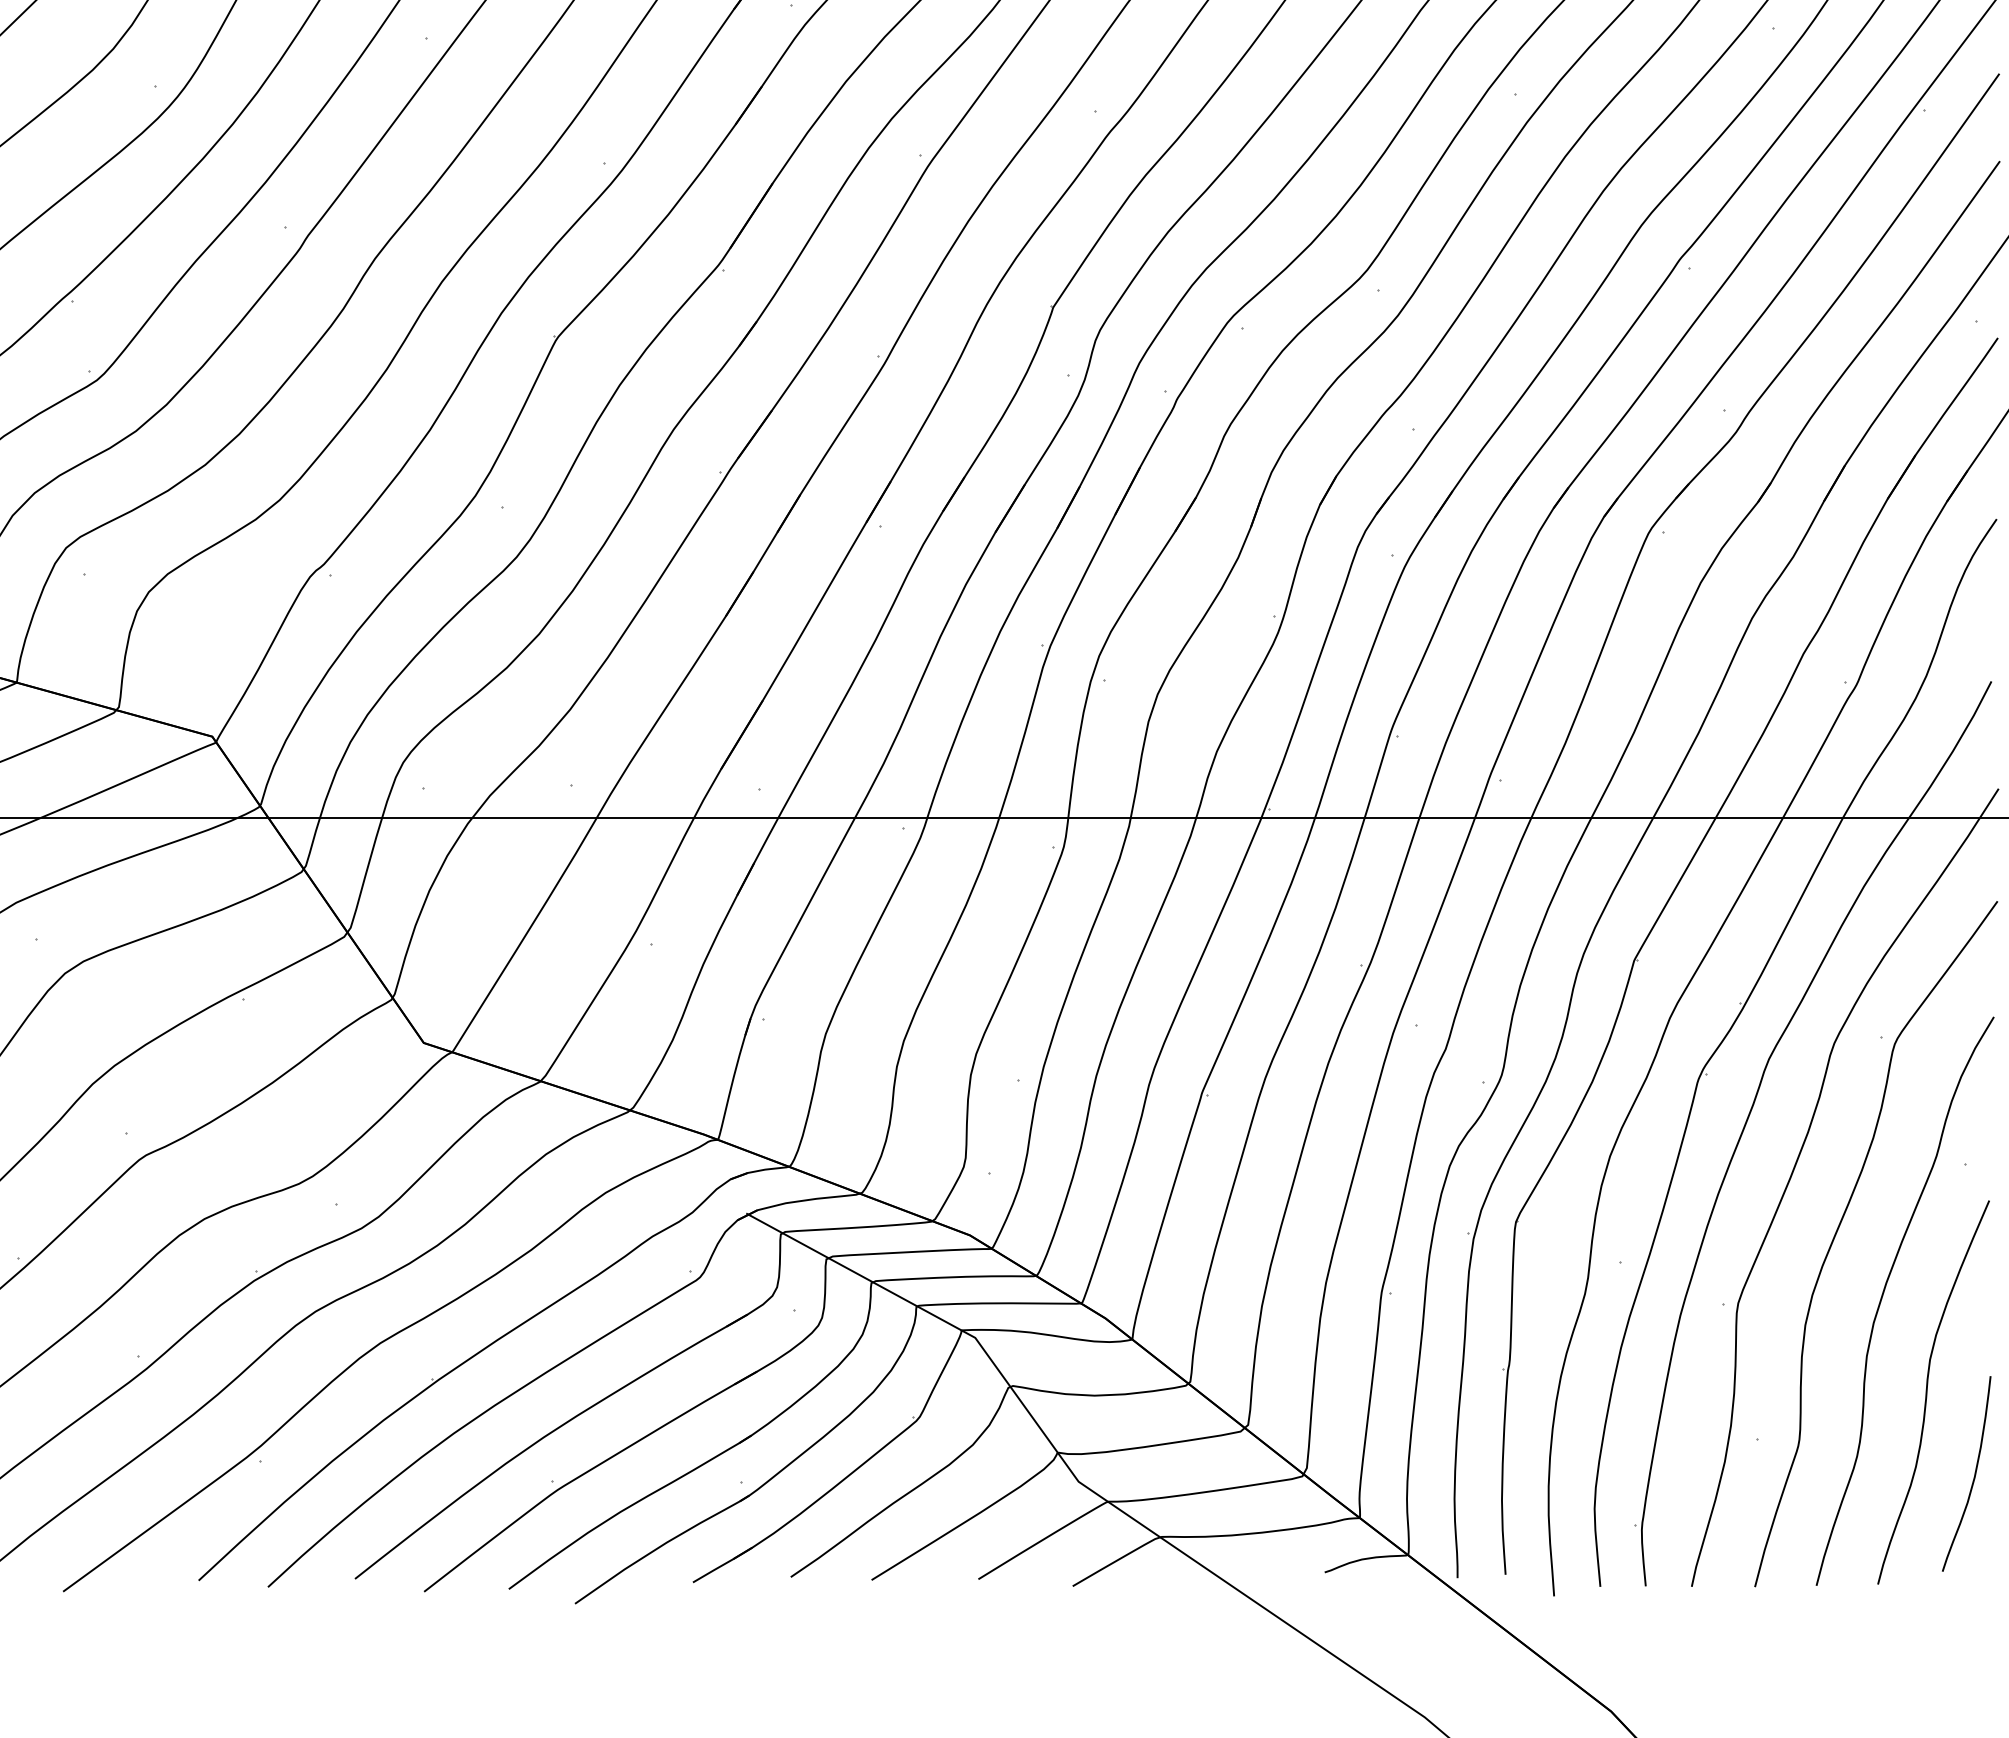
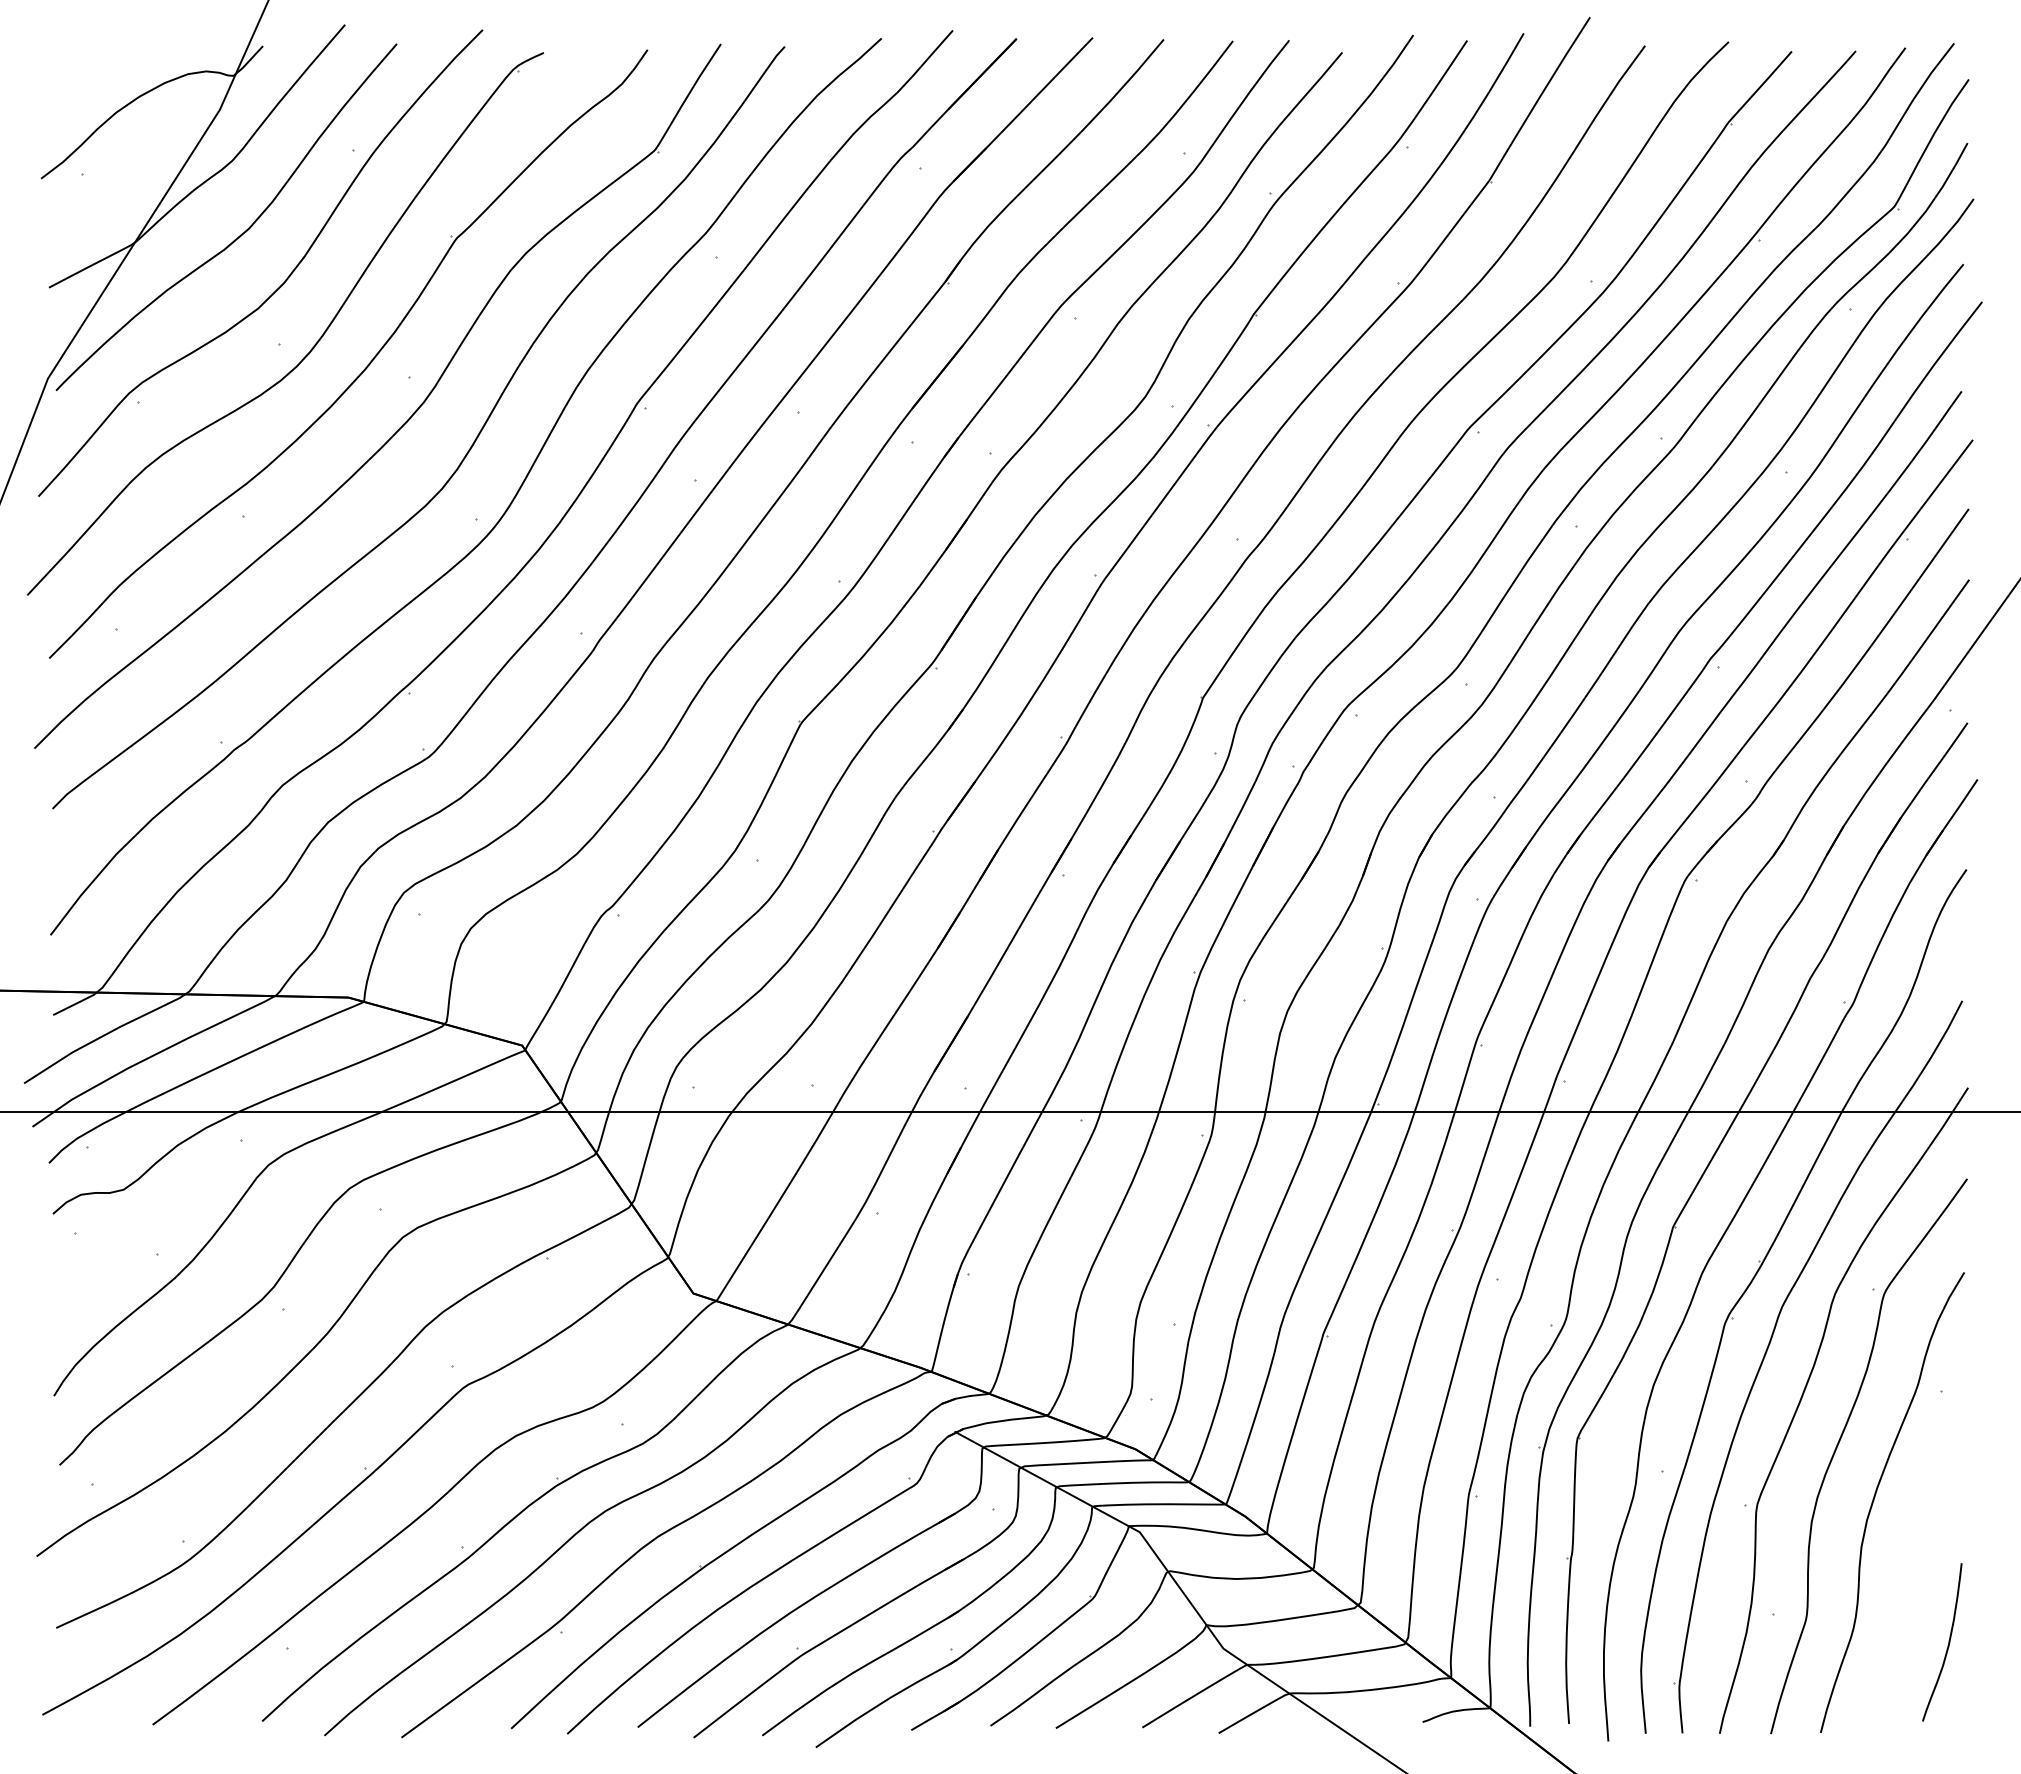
curve: (1927, 1392) -> (1910, 1576), removed

